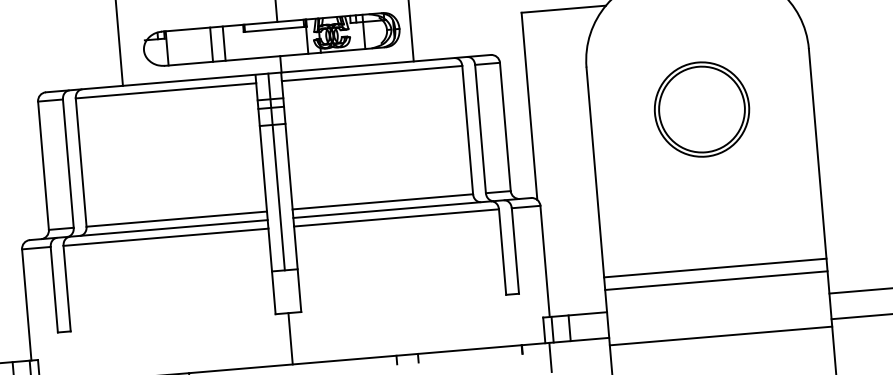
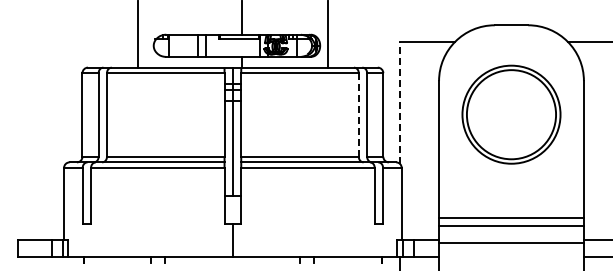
line: (530, 105) -> (400, 102), solid -> dashed
part: (701, 108) -> (511, 113), size x1.6
line: (467, 130) -> (358, 115), solid -> dashed
line: (720, 335) -> (511, 242), moved

